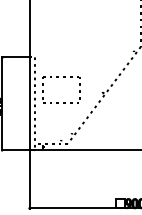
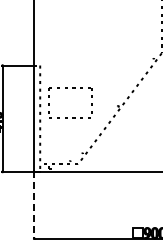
line: (30, 179) -> (34, 205), solid -> dashed

